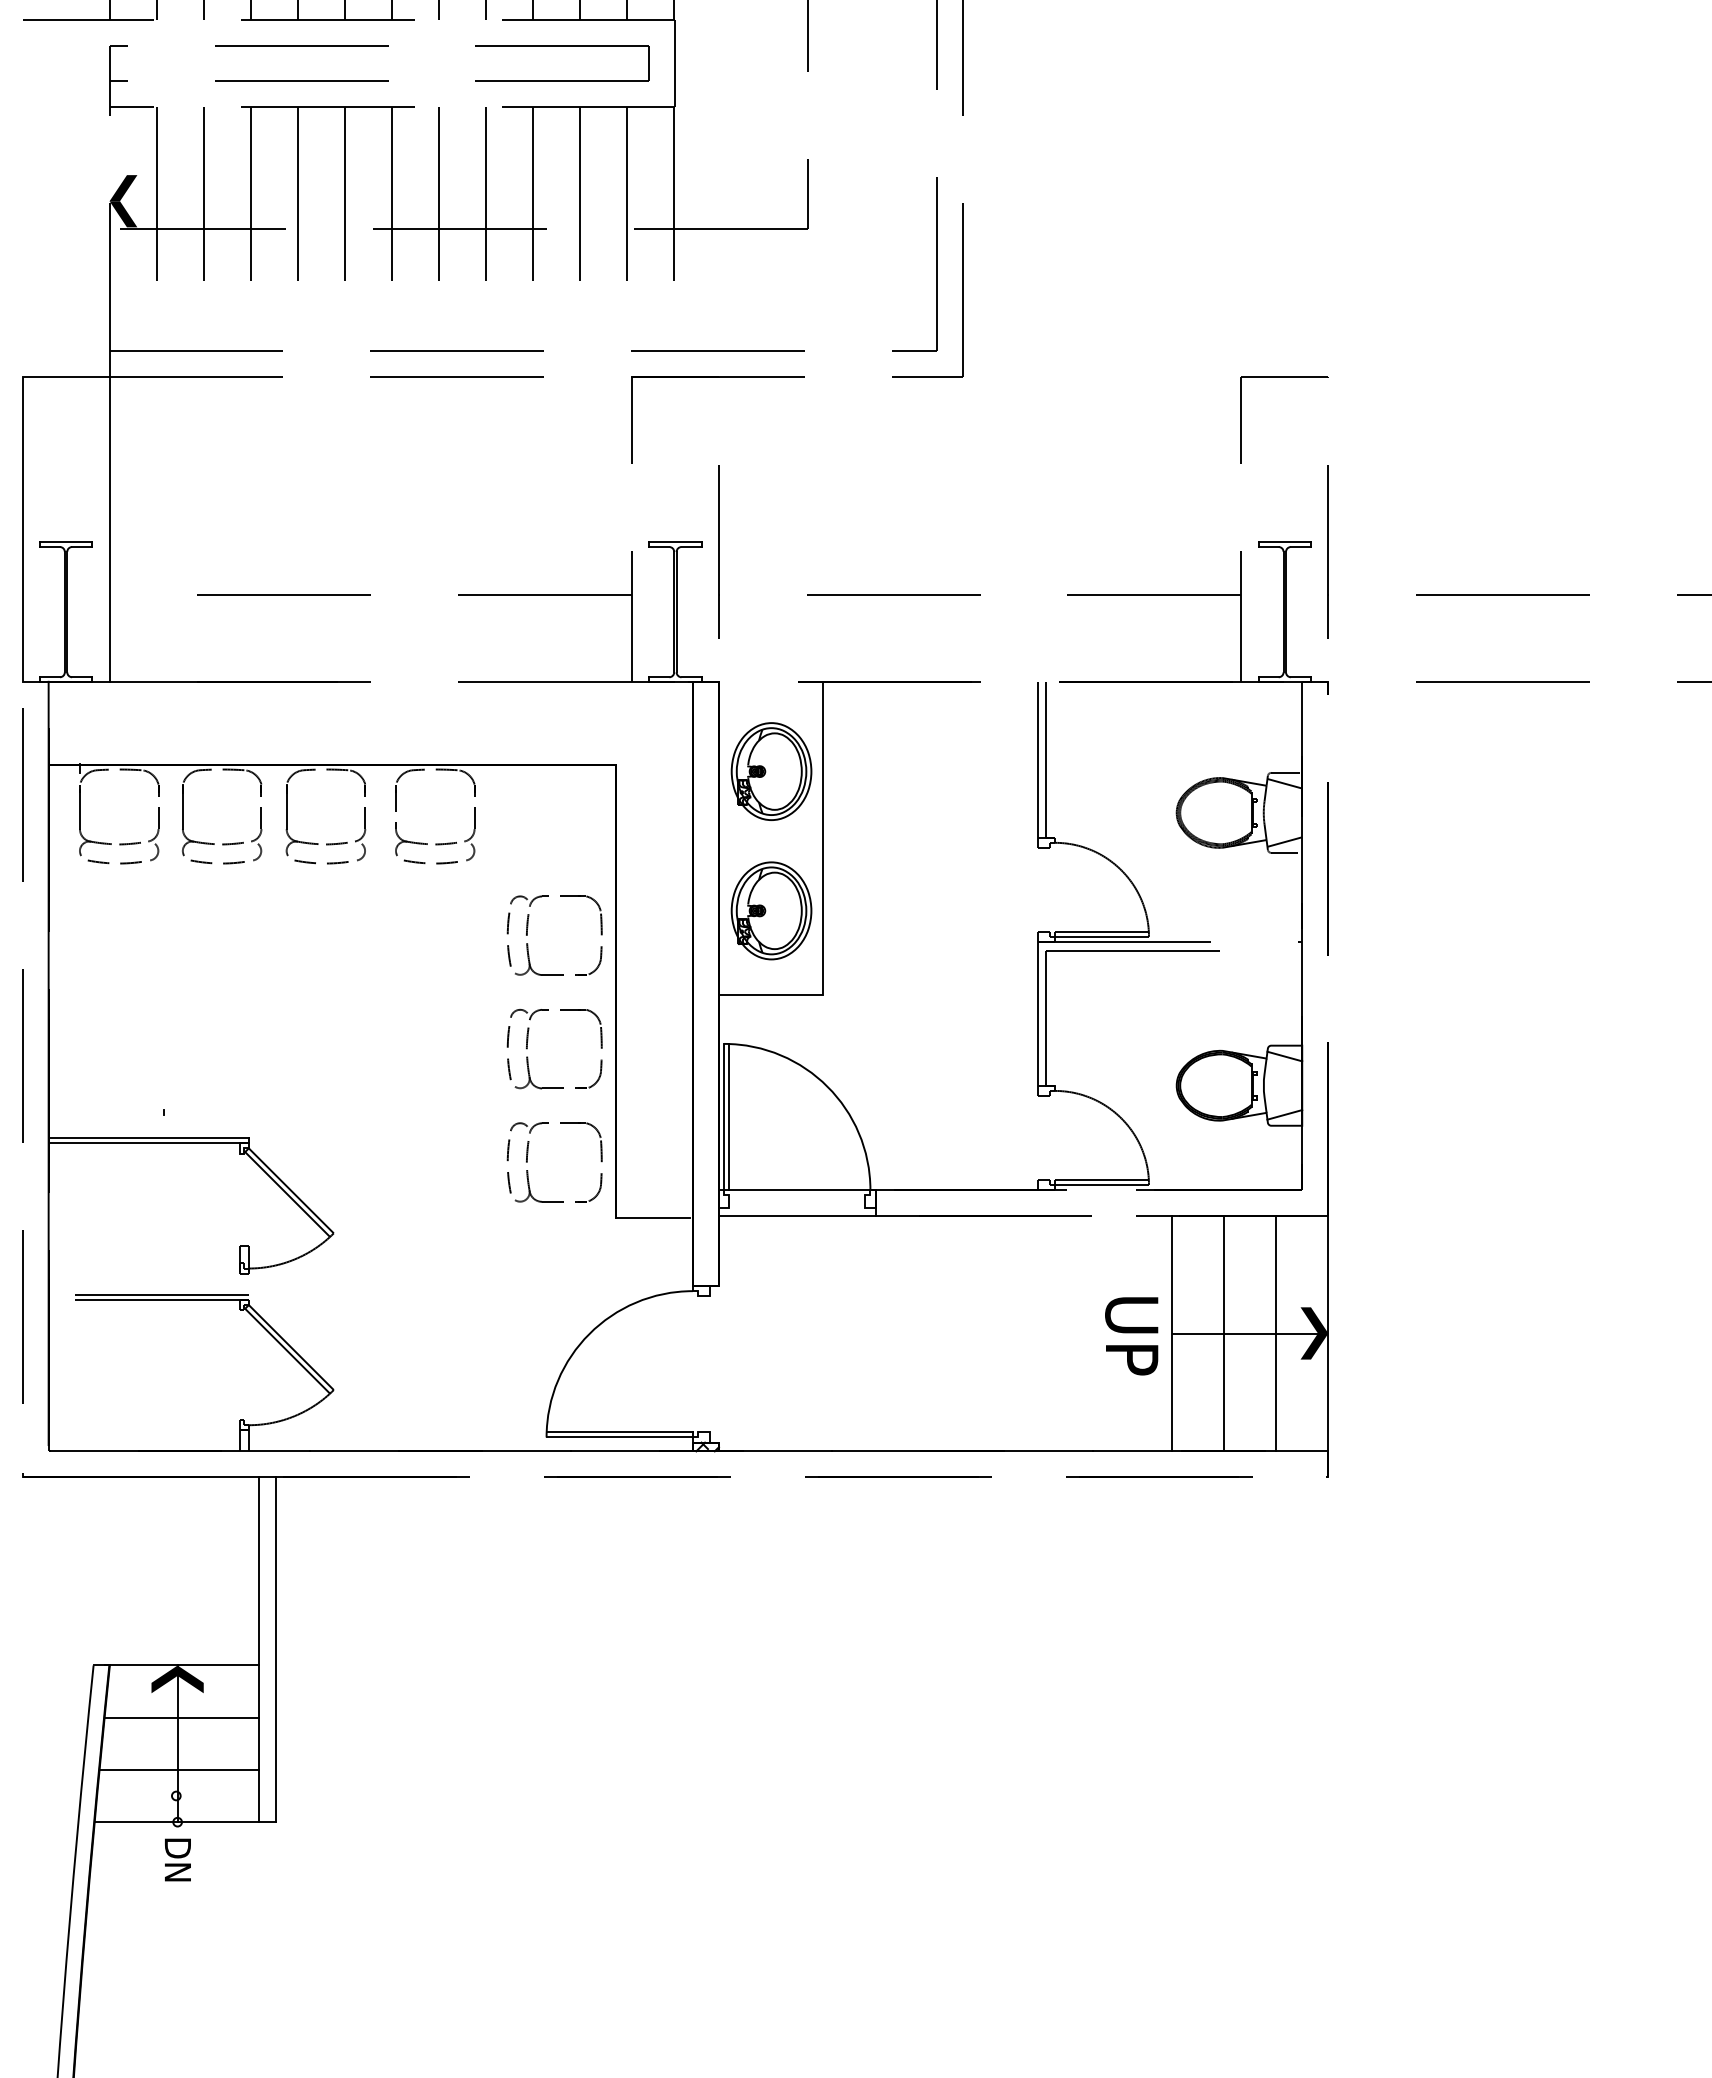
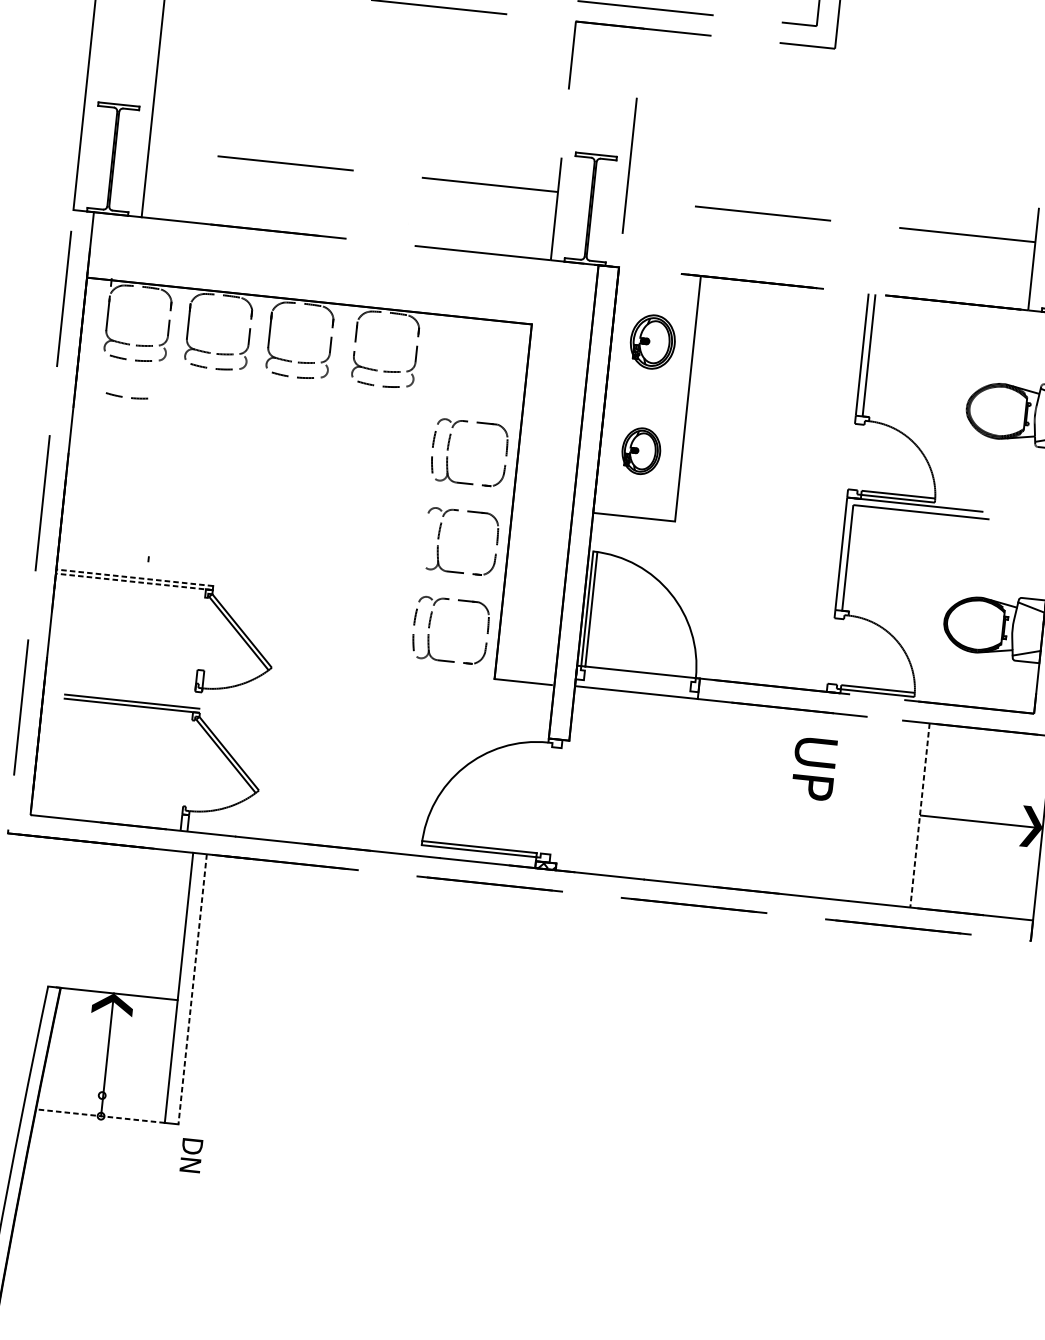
part: (771, 771) -> (652, 342), size x0.7
arc: (109, 910) -> (122, 396), added
part: (771, 910) -> (641, 450), size x0.6
curve: (508, 1058) -> (423, 545), removed
line: (148, 1137) -> (134, 577), solid -> dashed
line: (148, 1143) -> (134, 582), solid -> dashed
line: (1171, 1333) -> (919, 815), solid -> dashed
line: (1223, 1333) -> (960, 819), removed
line: (1276, 1333) -> (1002, 823), removed
text: (1131, 1336) -> (813, 769), moved
line: (276, 1650) -> (192, 989), solid -> dashed
line: (181, 1717) -> (112, 1034), removed
line: (179, 1769) -> (106, 1075), removed
line: (176, 1822) -> (100, 1116), solid -> dashed
text: (177, 1859) -> (191, 1155), moved

